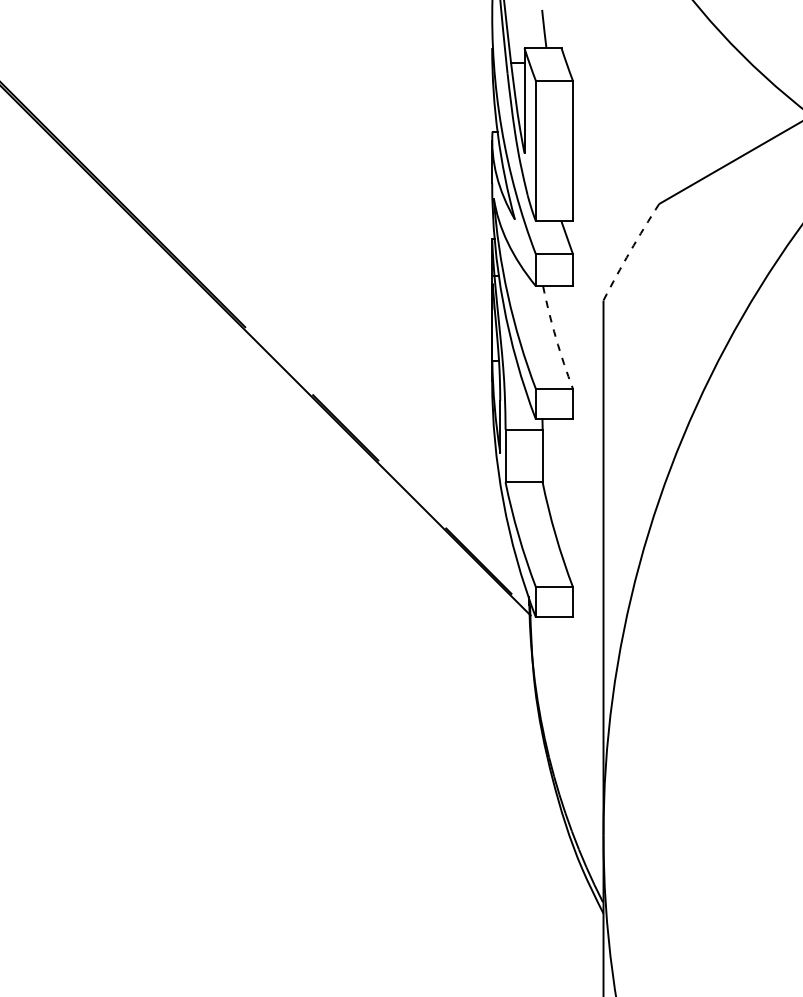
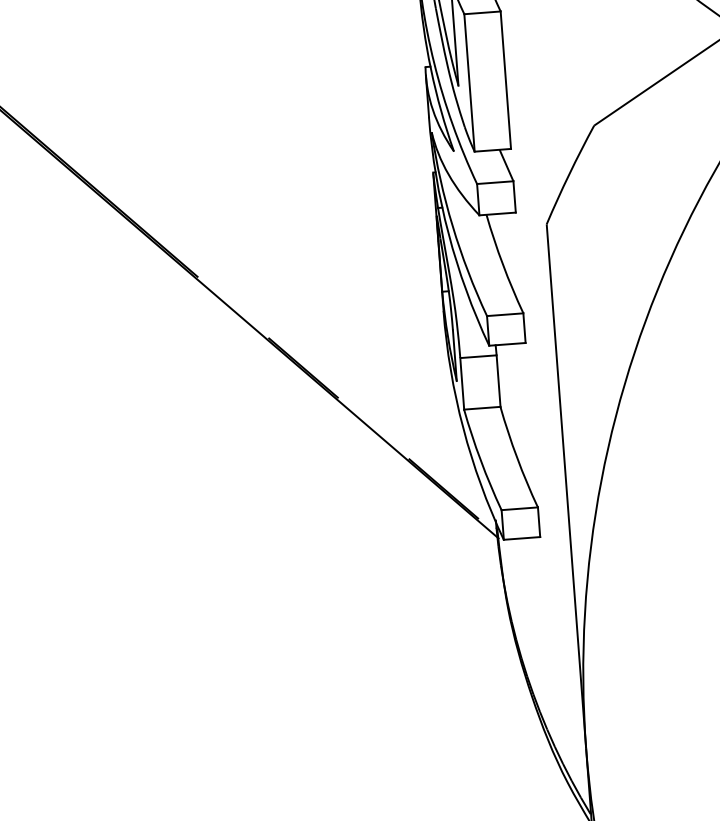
arc: (630, 251) -> (569, 174), dashed -> solid
arc: (556, 338) -> (503, 264), dashed -> solid

